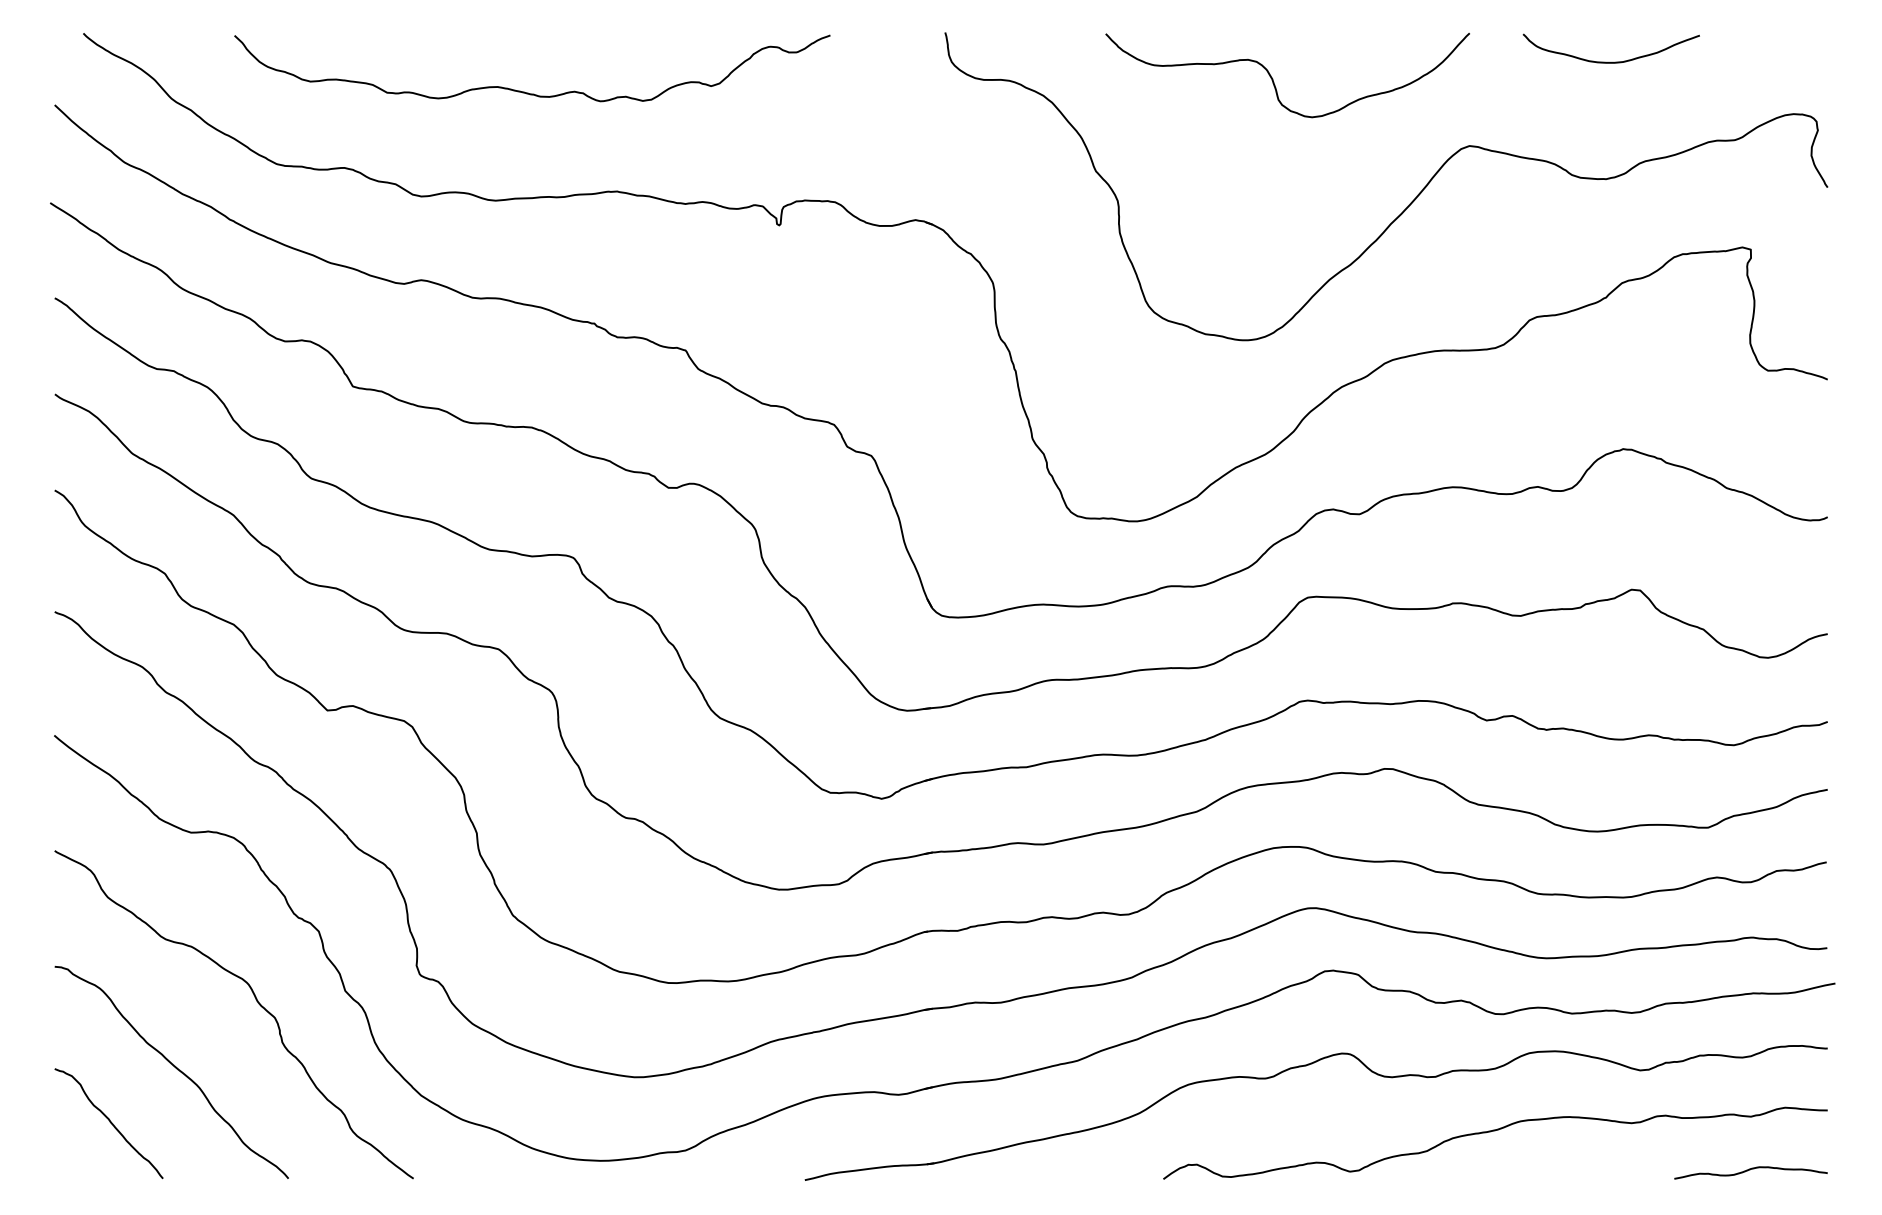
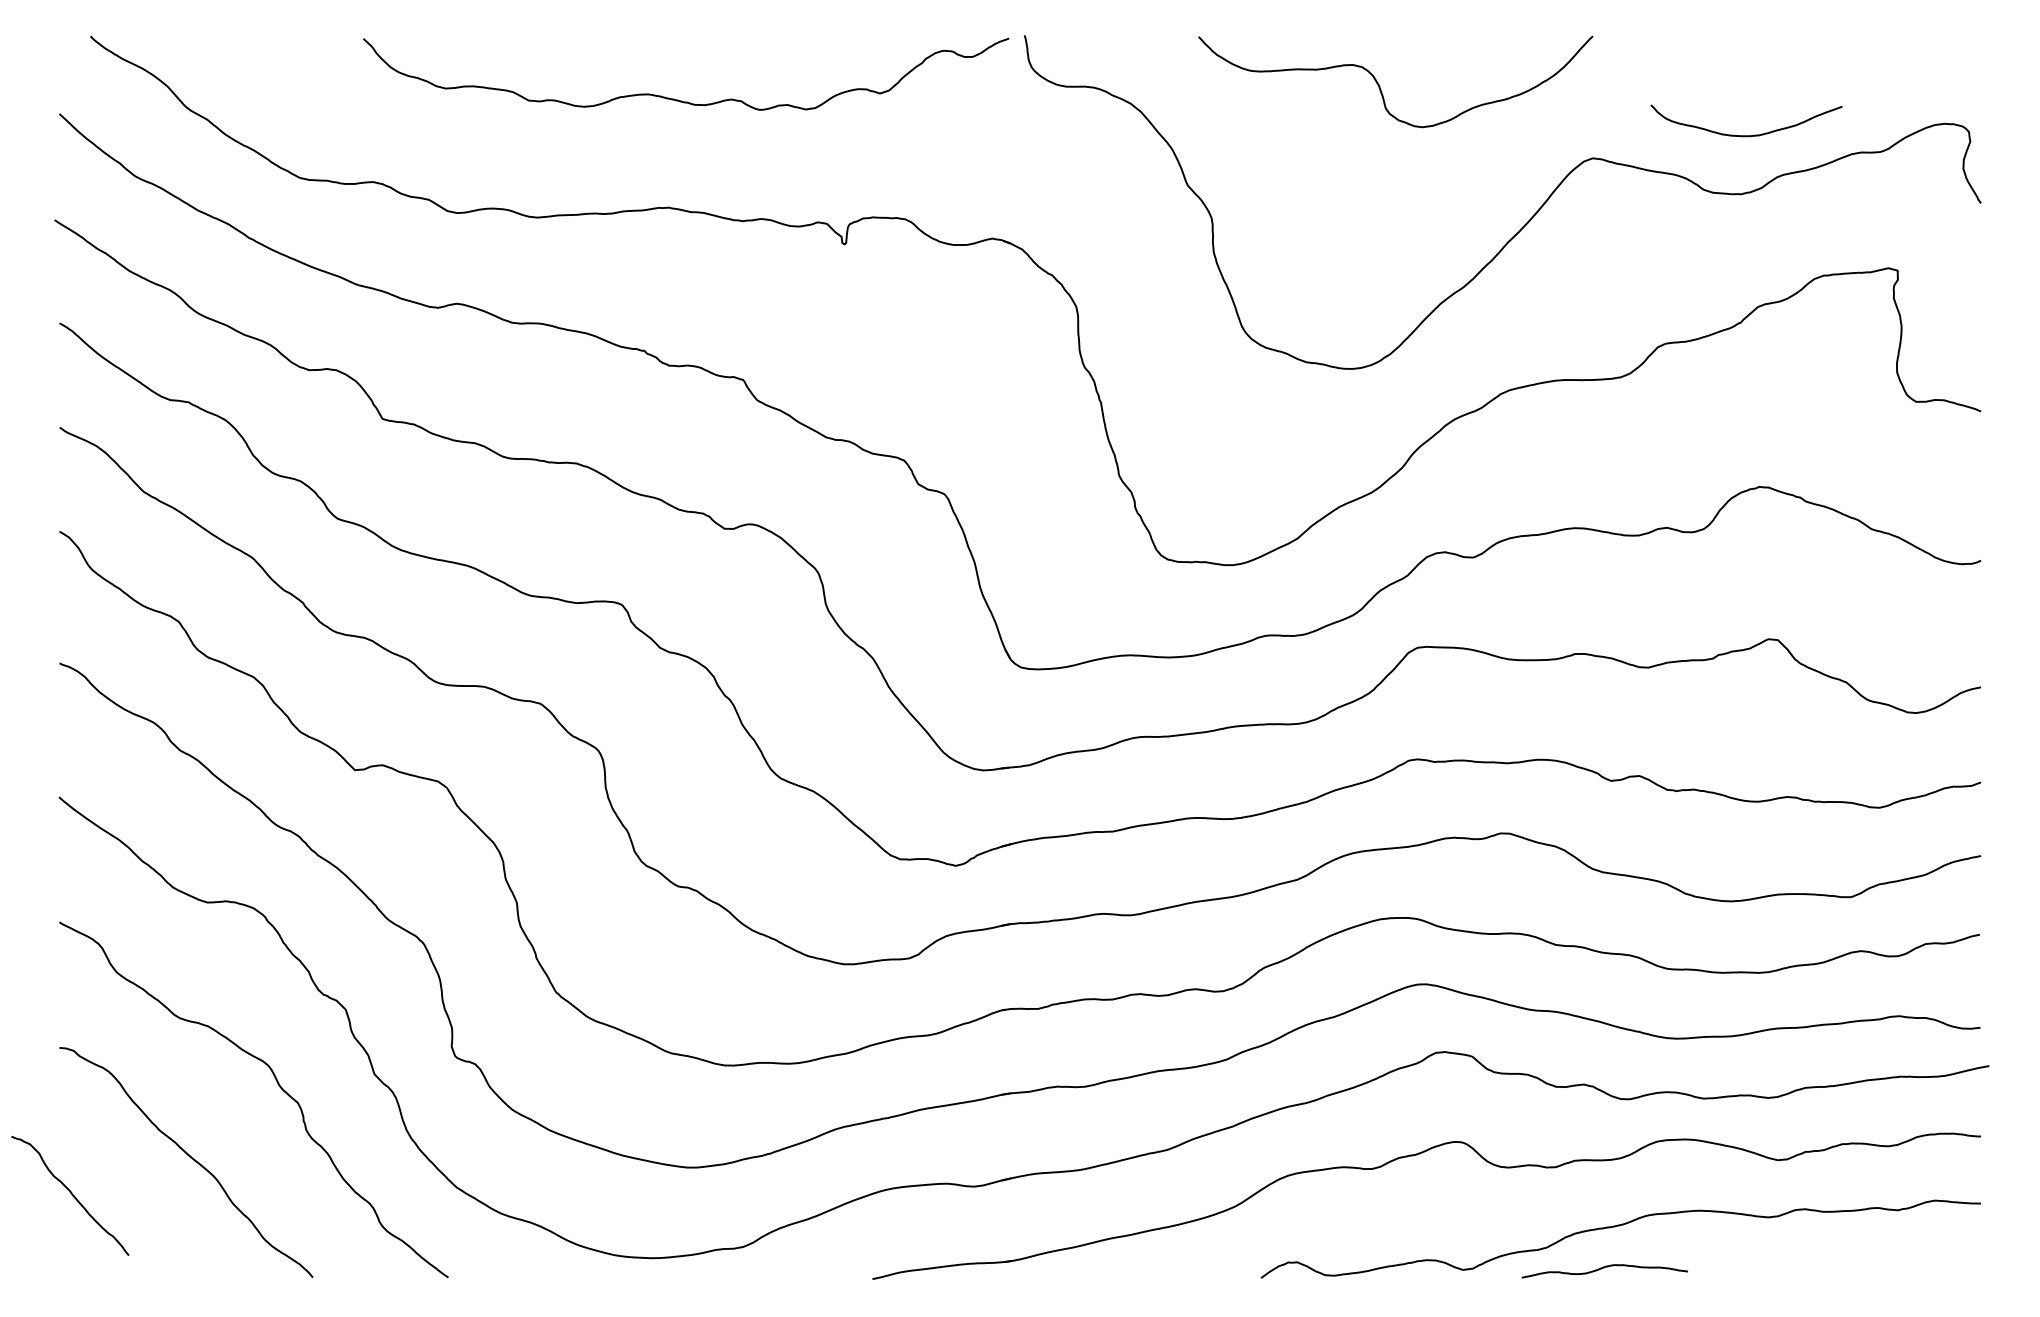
curve: (1611, 62) -> (1746, 135), moved
curve: (525, 91) -> (678, 99), moved
curve: (110, 1123) -> (71, 1195), moved
curve: (1750, 1170) -> (1604, 1268), moved

